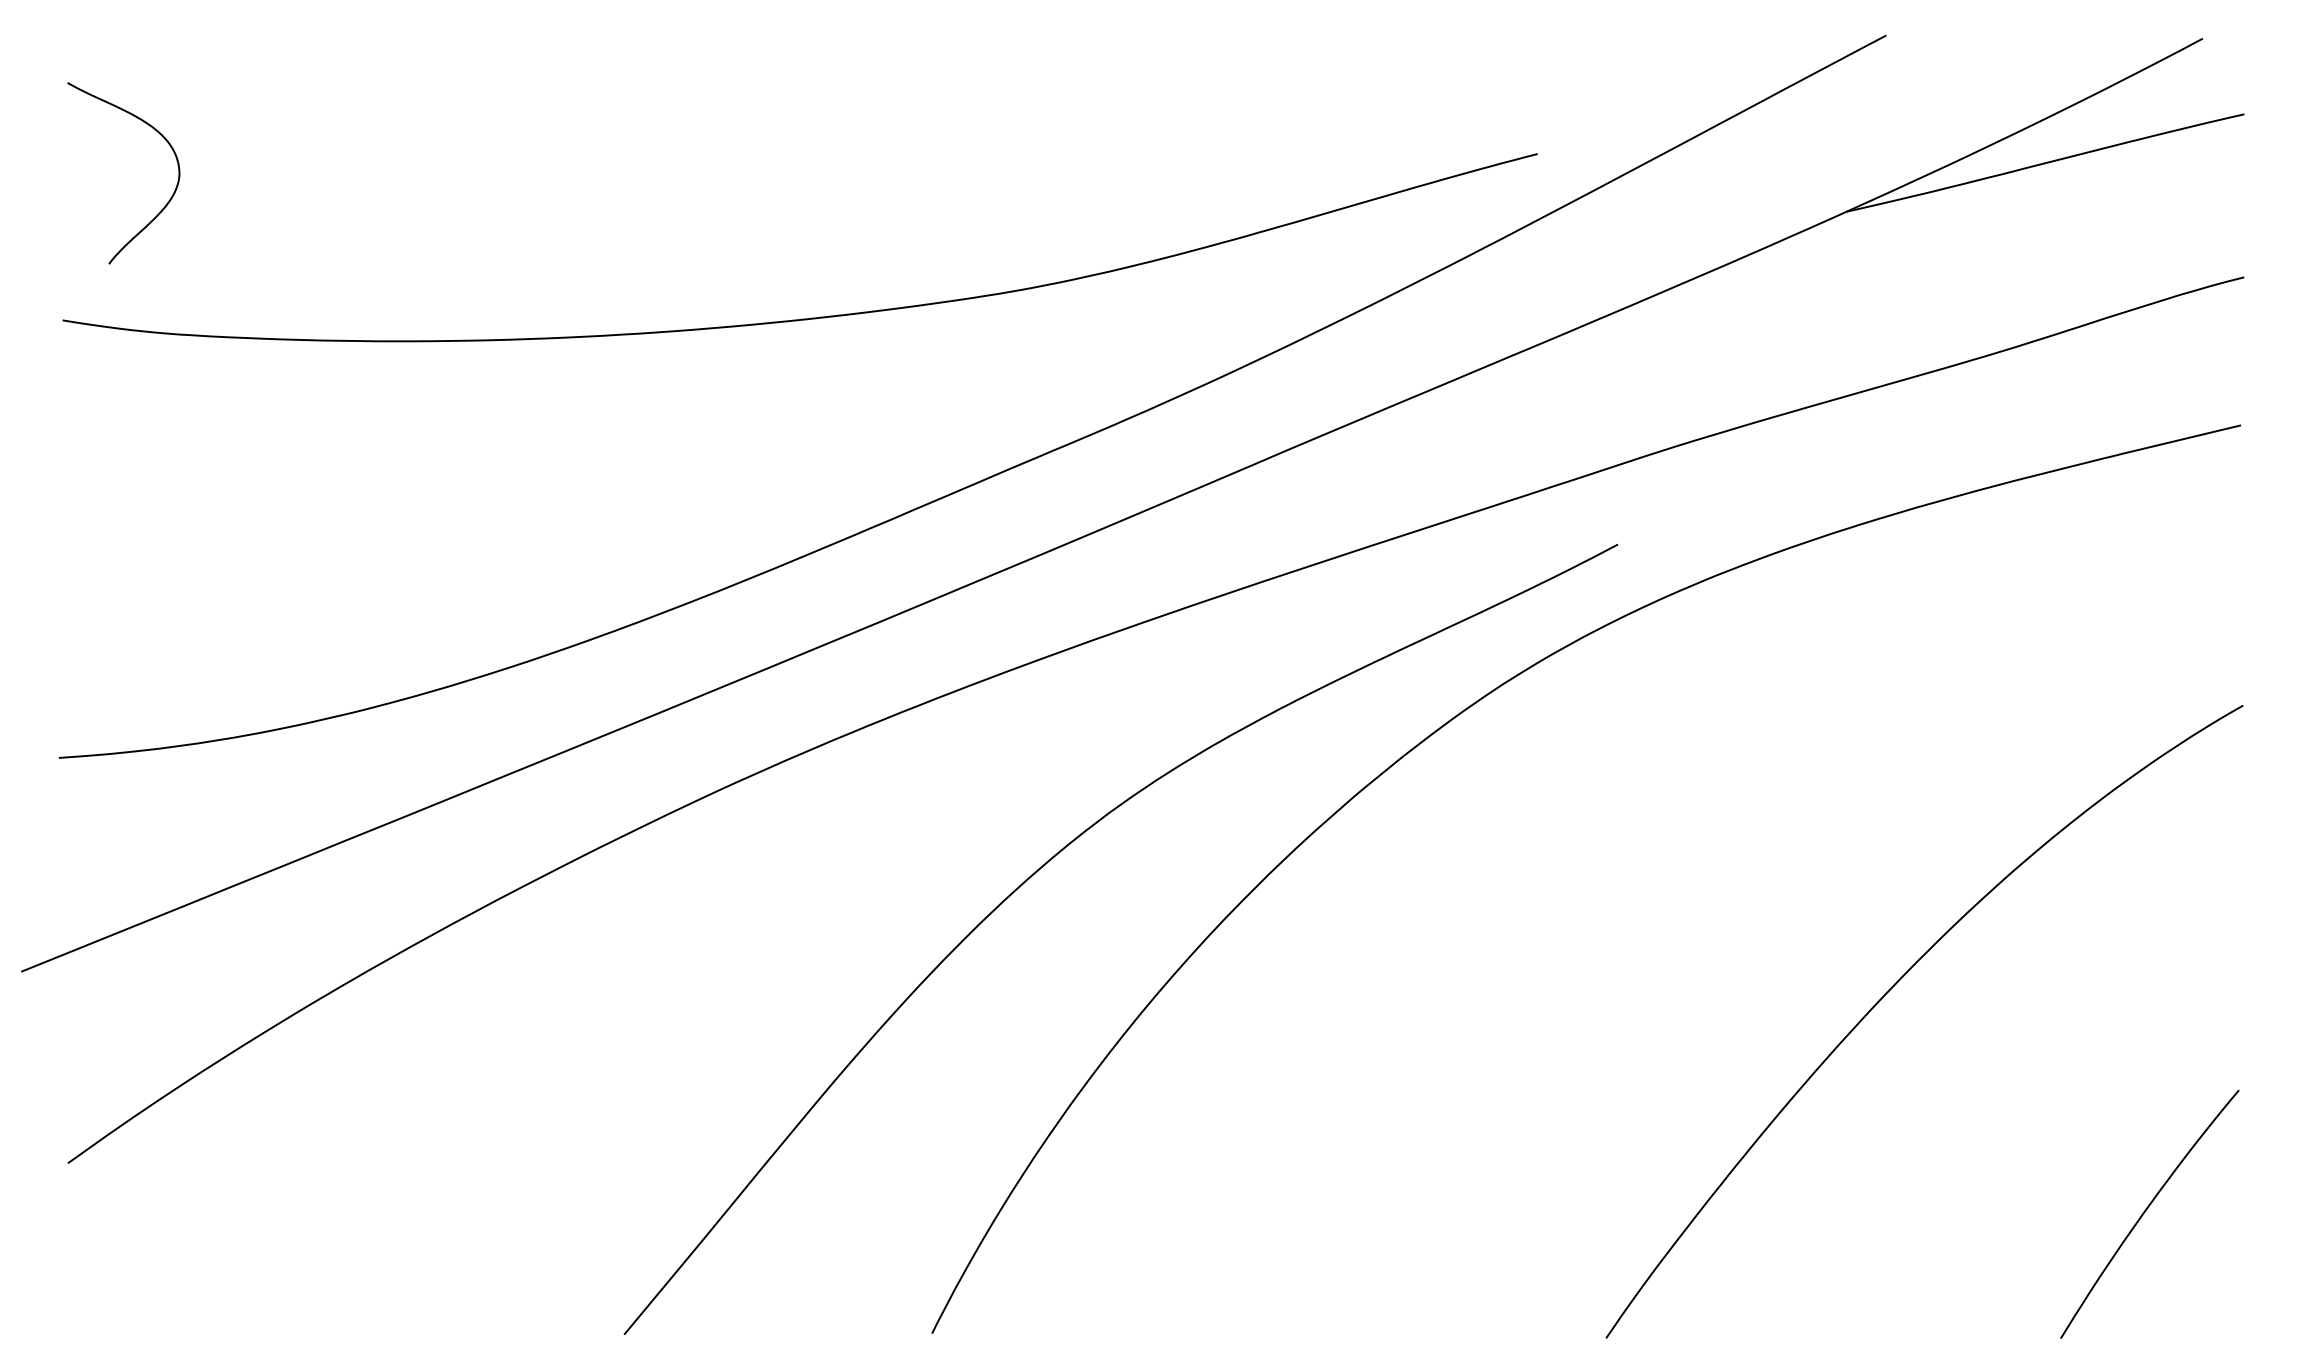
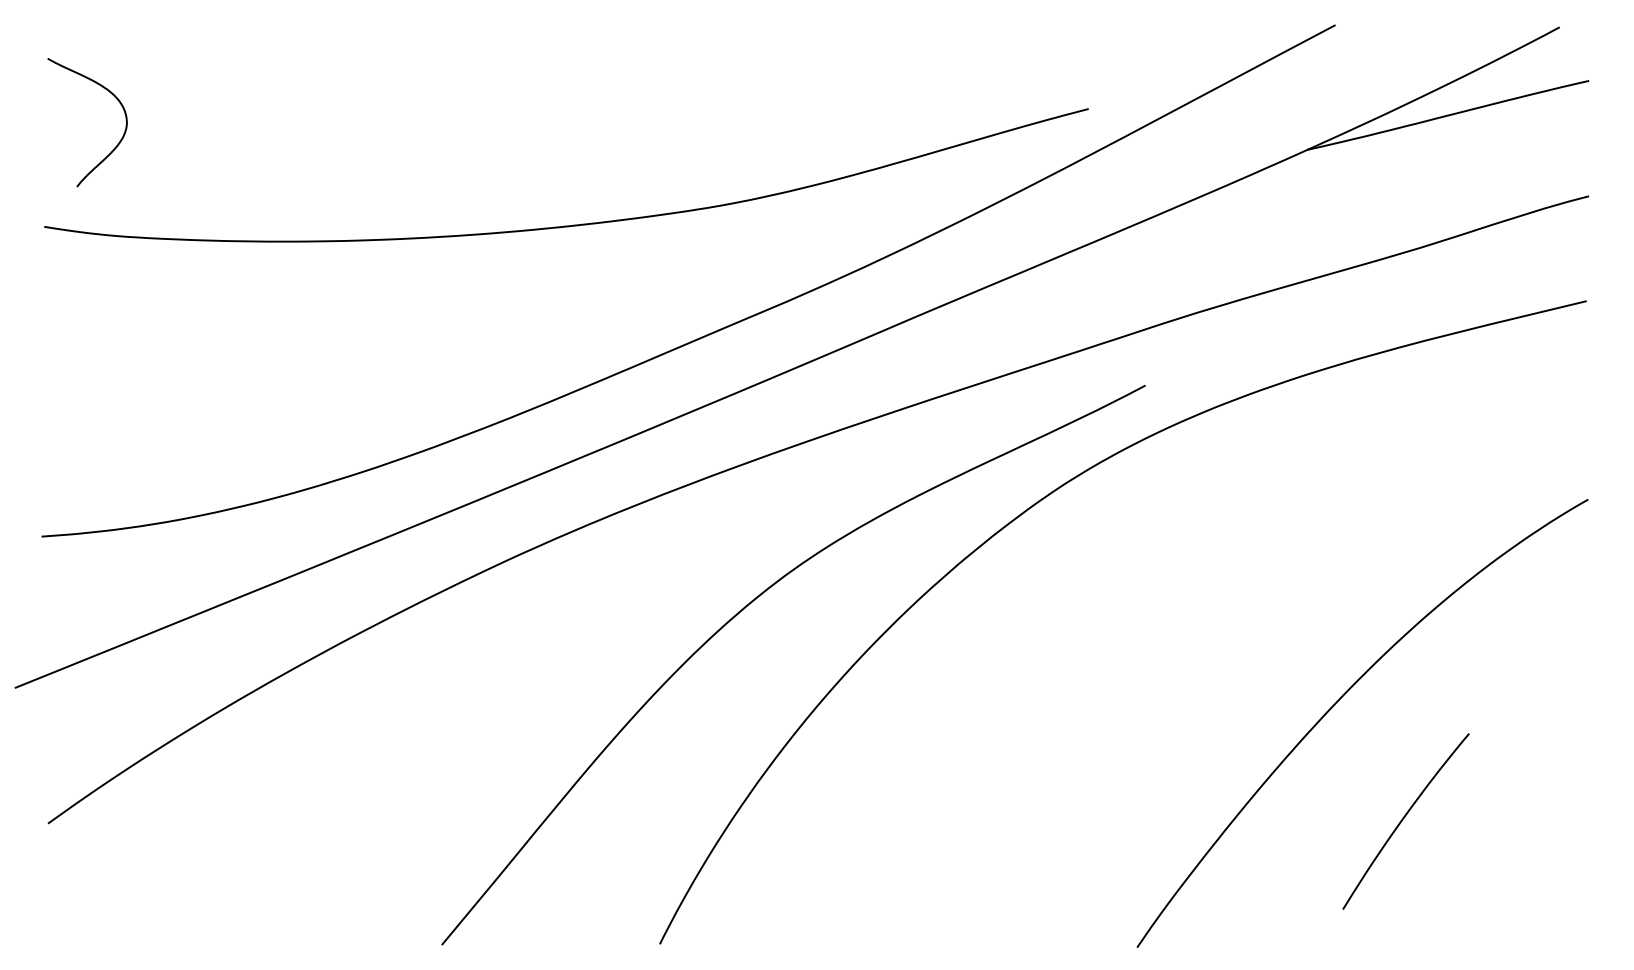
curve: (2146, 1211) -> (1403, 819), moved

